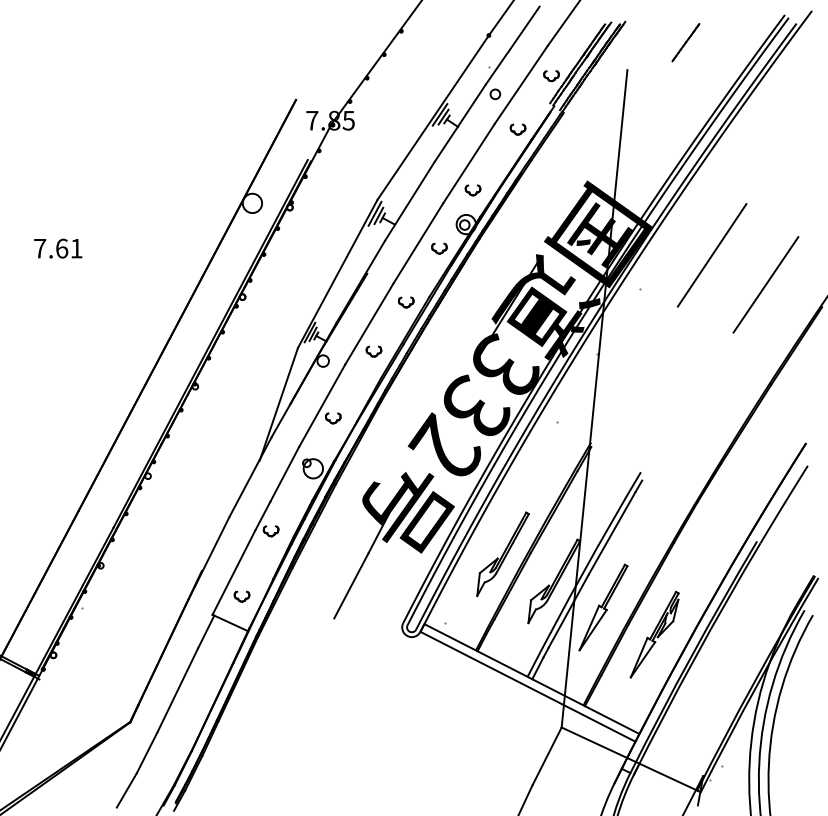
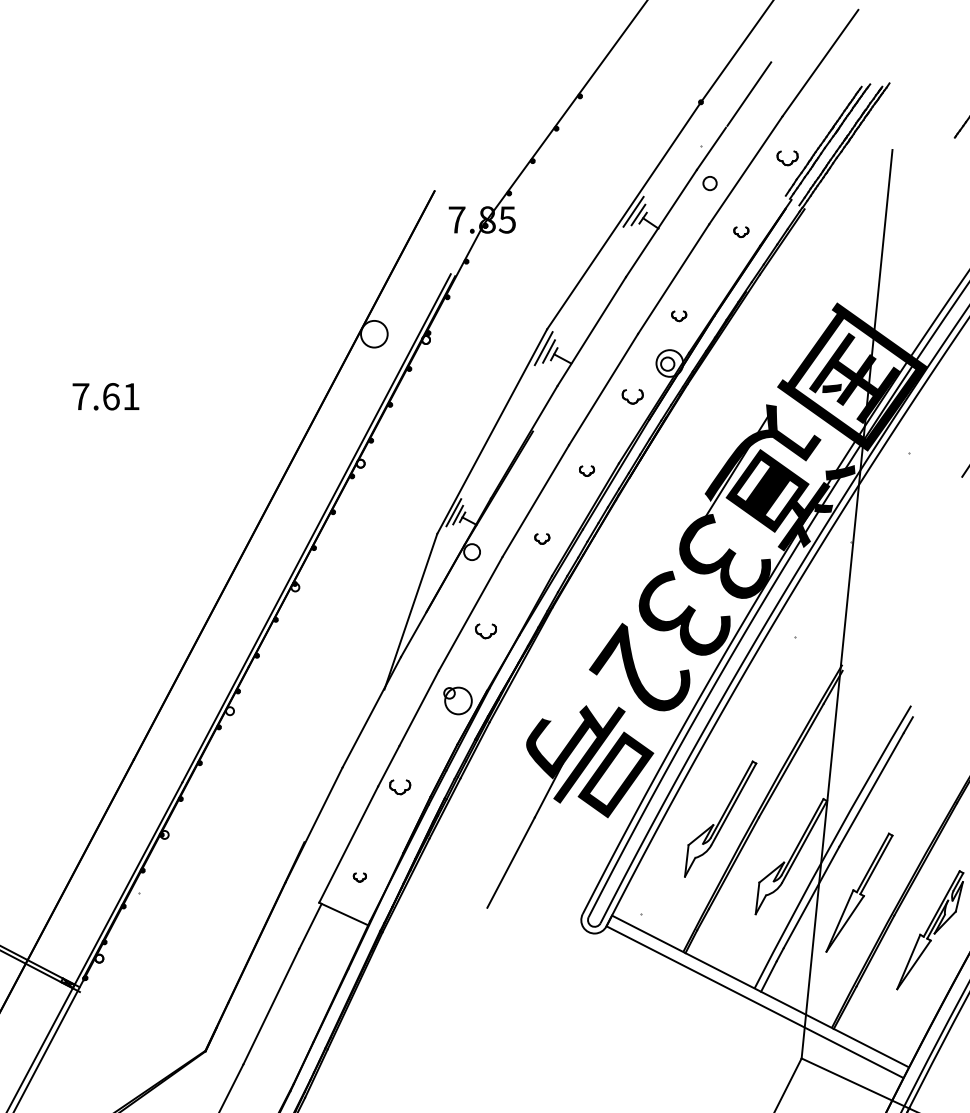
part: (517, 129) -> (740, 232), size x0.7
part: (472, 190) -> (678, 316), size x0.7
part: (406, 302) -> (587, 471), size x0.7
part: (373, 351) -> (541, 538), size x0.7
part: (241, 596) -> (359, 877), size x0.6

